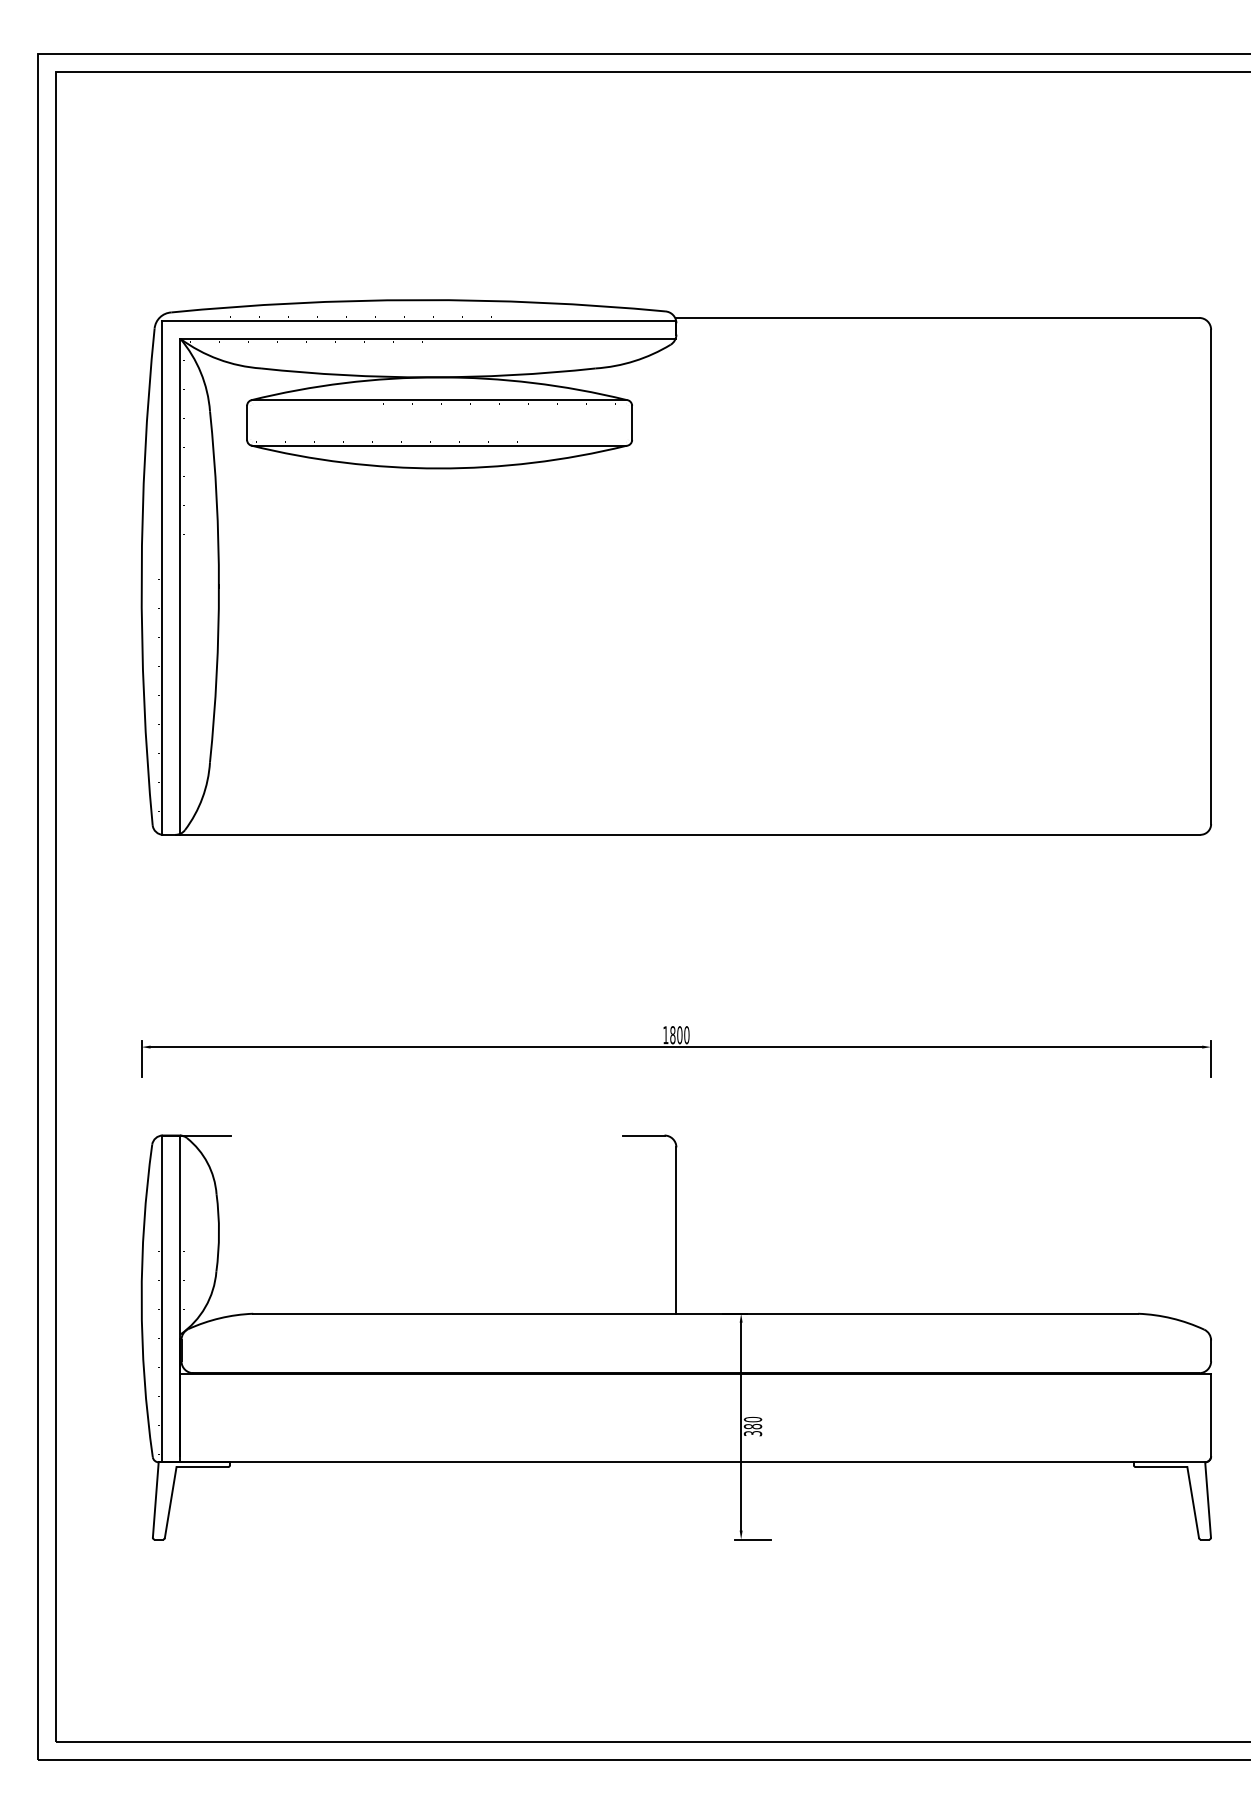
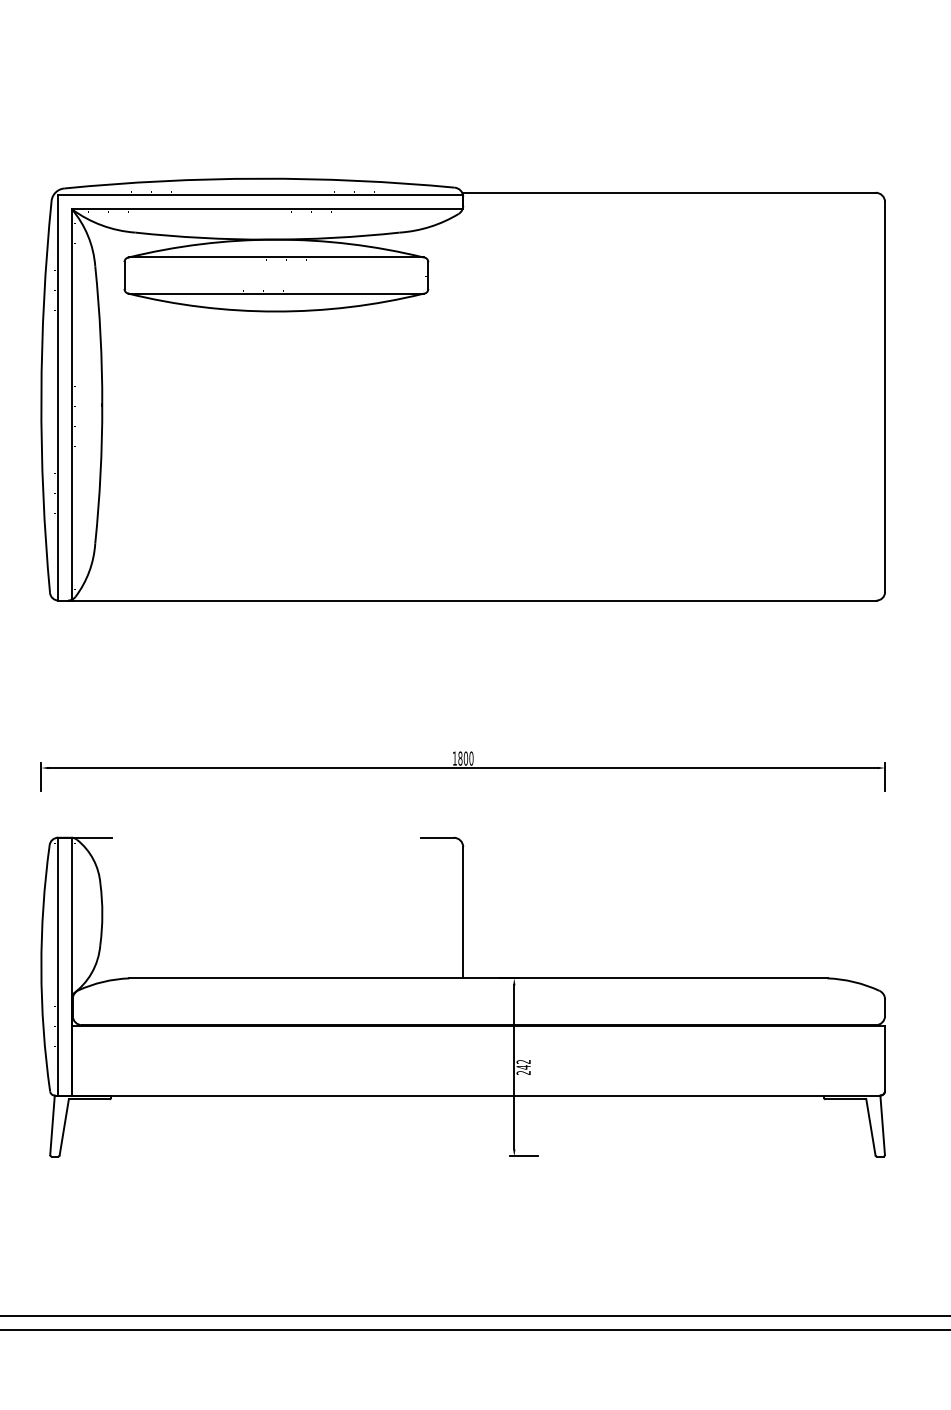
text: (752, 1426) -> (523, 1067), 380 -> 242

